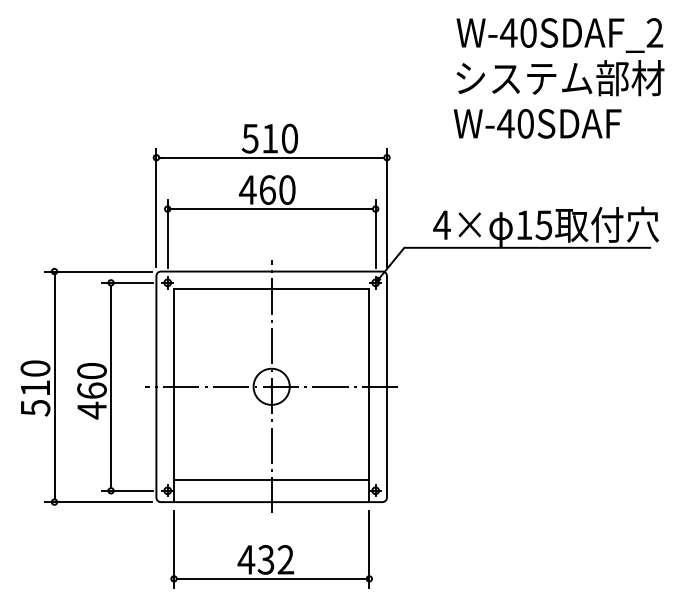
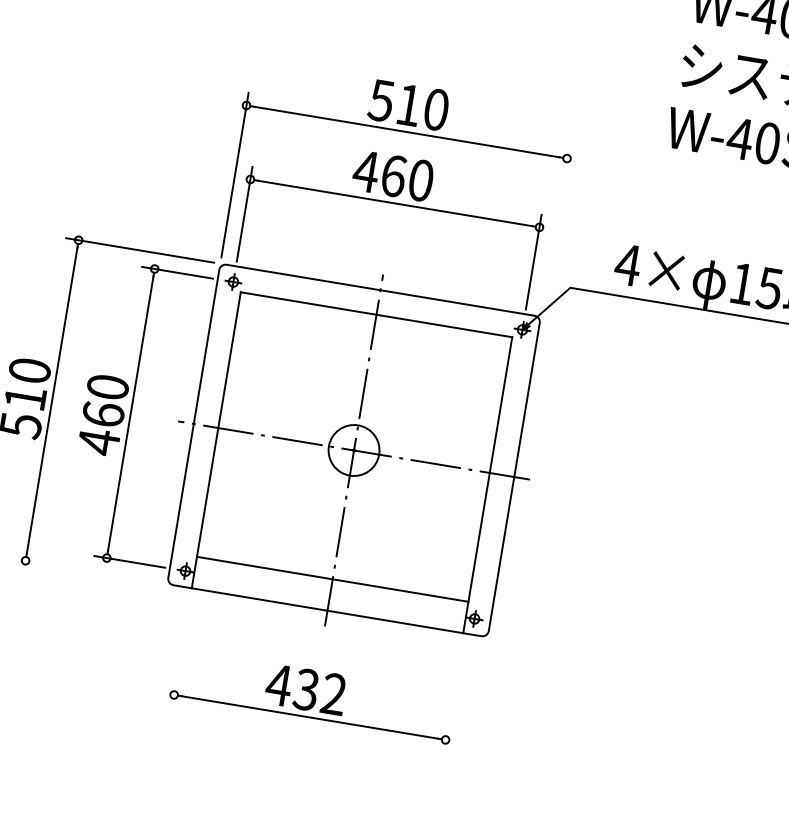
line: (386, 207) -> (554, 227), removed
line: (98, 502) -> (86, 571), removed
line: (174, 549) -> (181, 654), removed
line: (369, 549) -> (452, 699), removed

